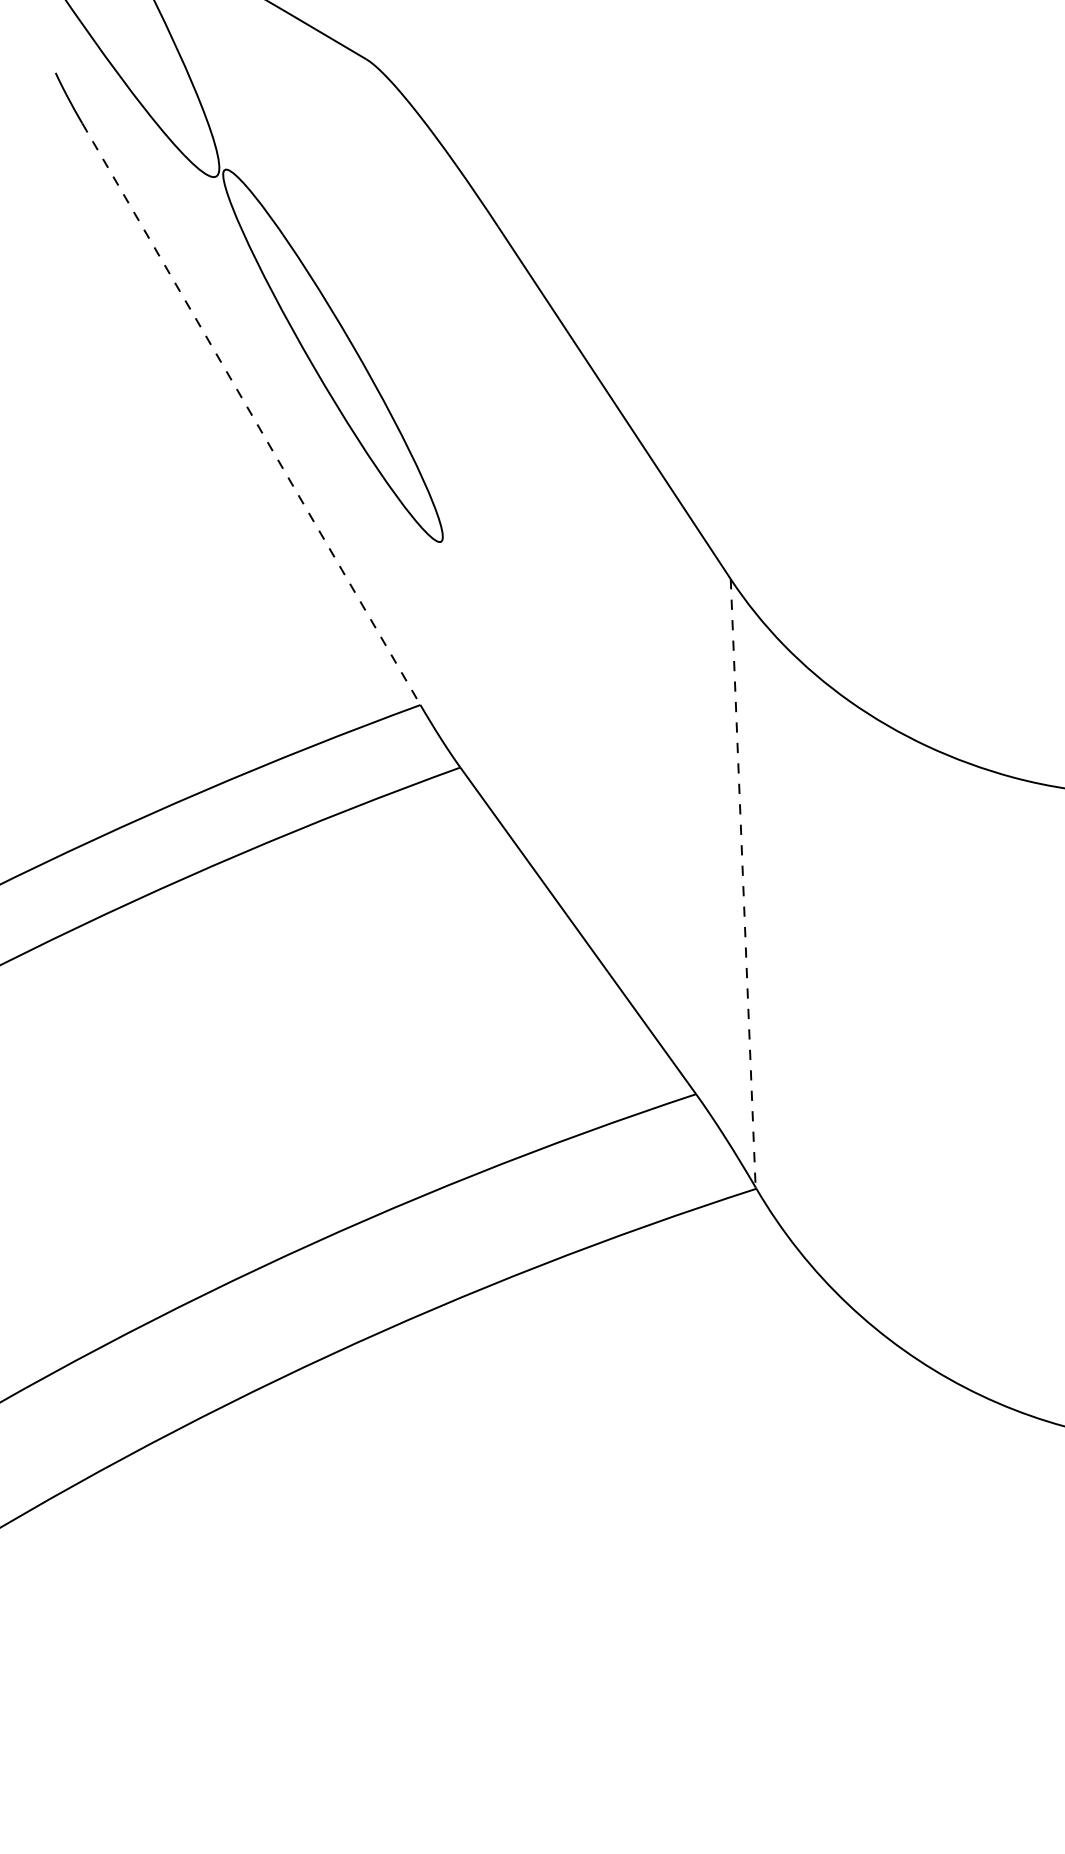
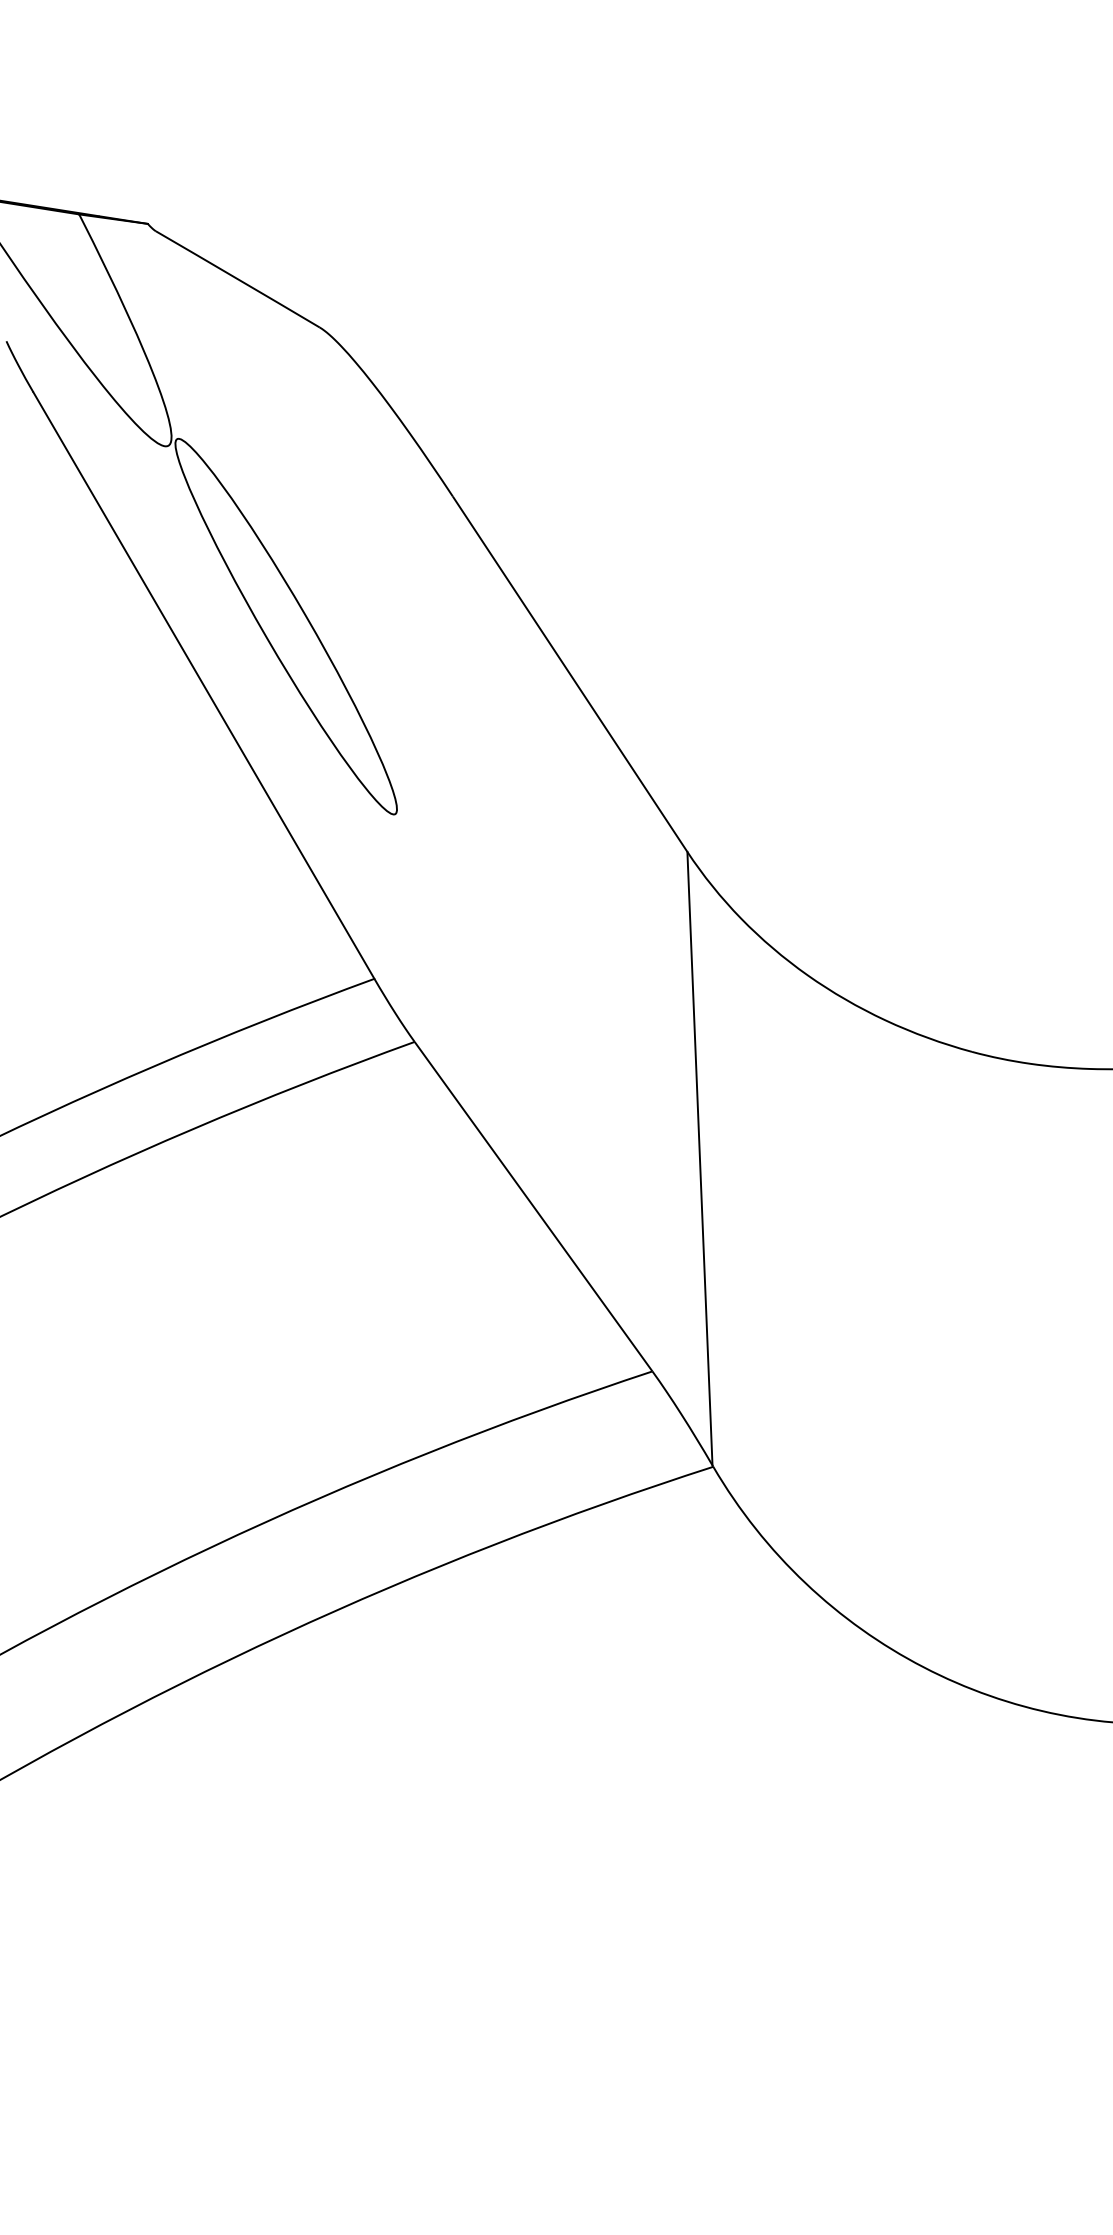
line: (252, 415) -> (204, 686), dashed -> solid
line: (742, 884) -> (699, 1159), dashed -> solid

